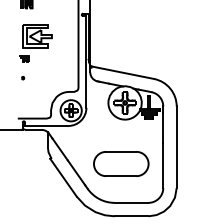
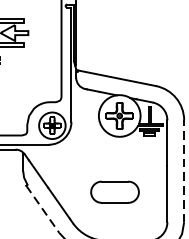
line: (176, 147) -> (183, 171), solid -> dashed
part: (121, 163) -> (115, 191), size x0.7
line: (63, 178) -> (42, 210), solid -> dashed

